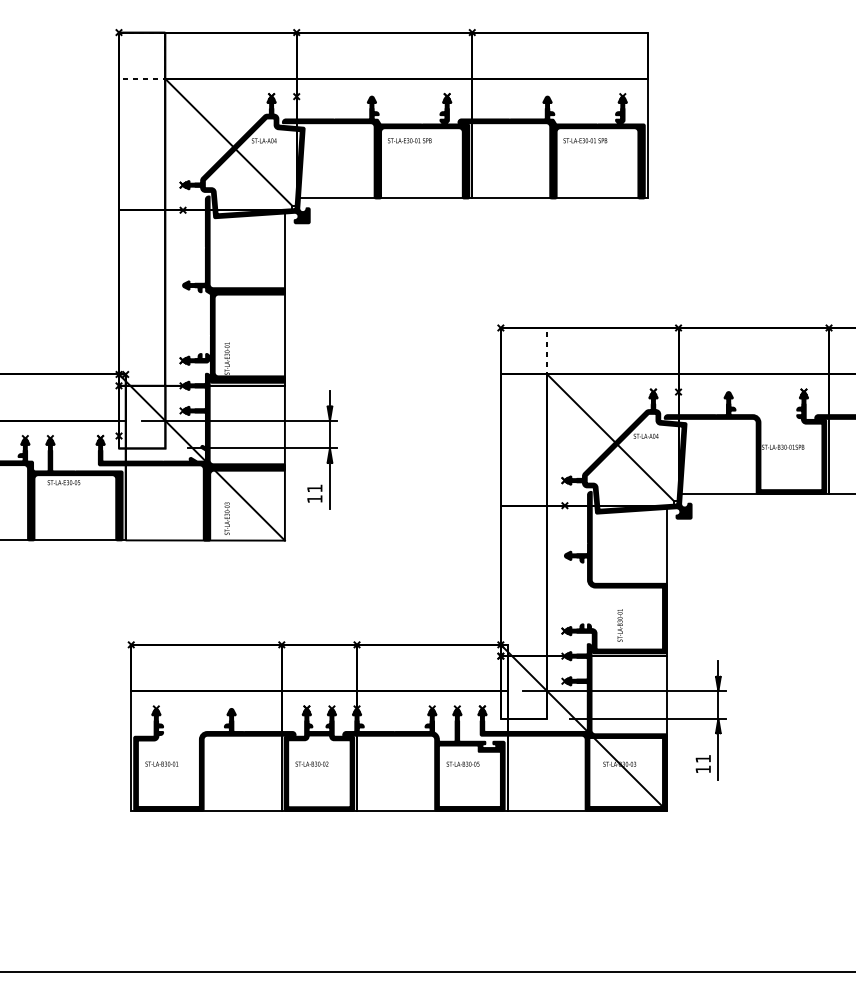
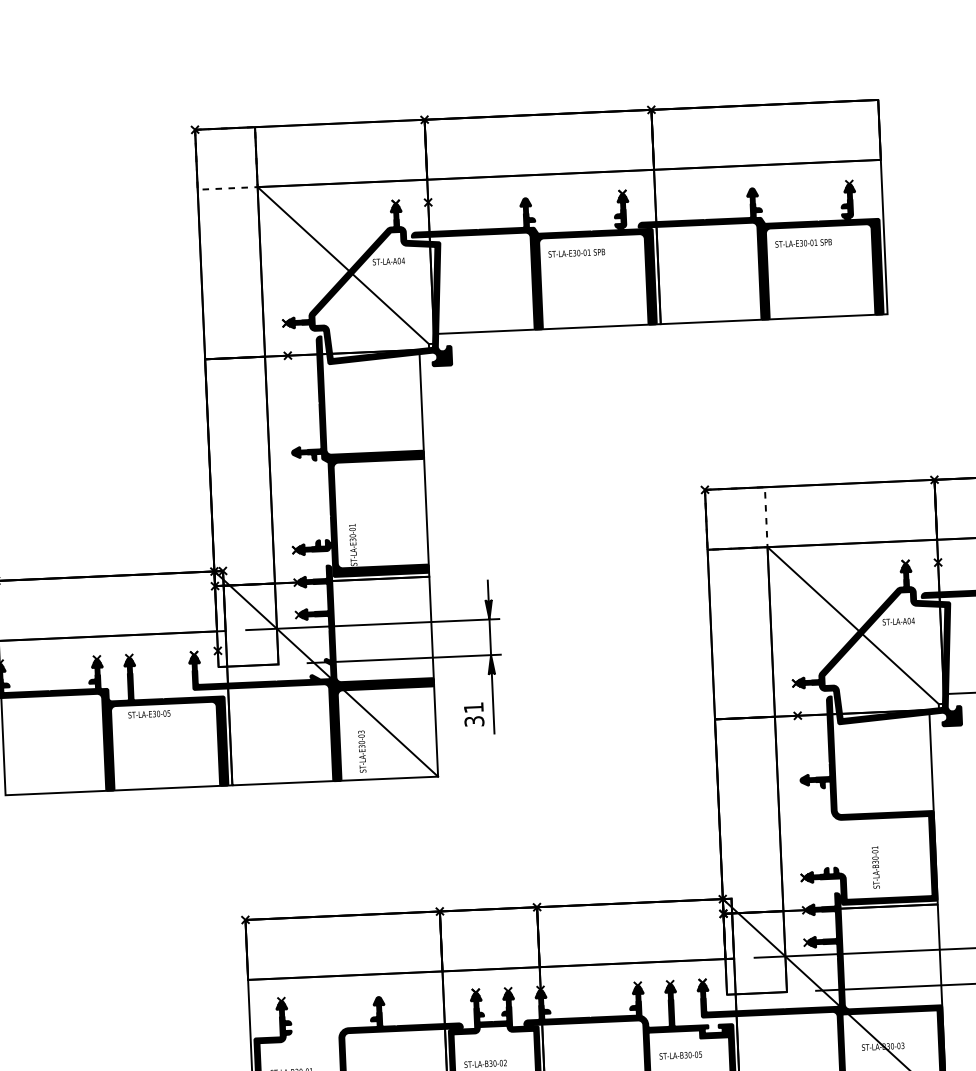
text: (314, 499) -> (473, 721), 11 -> 31

